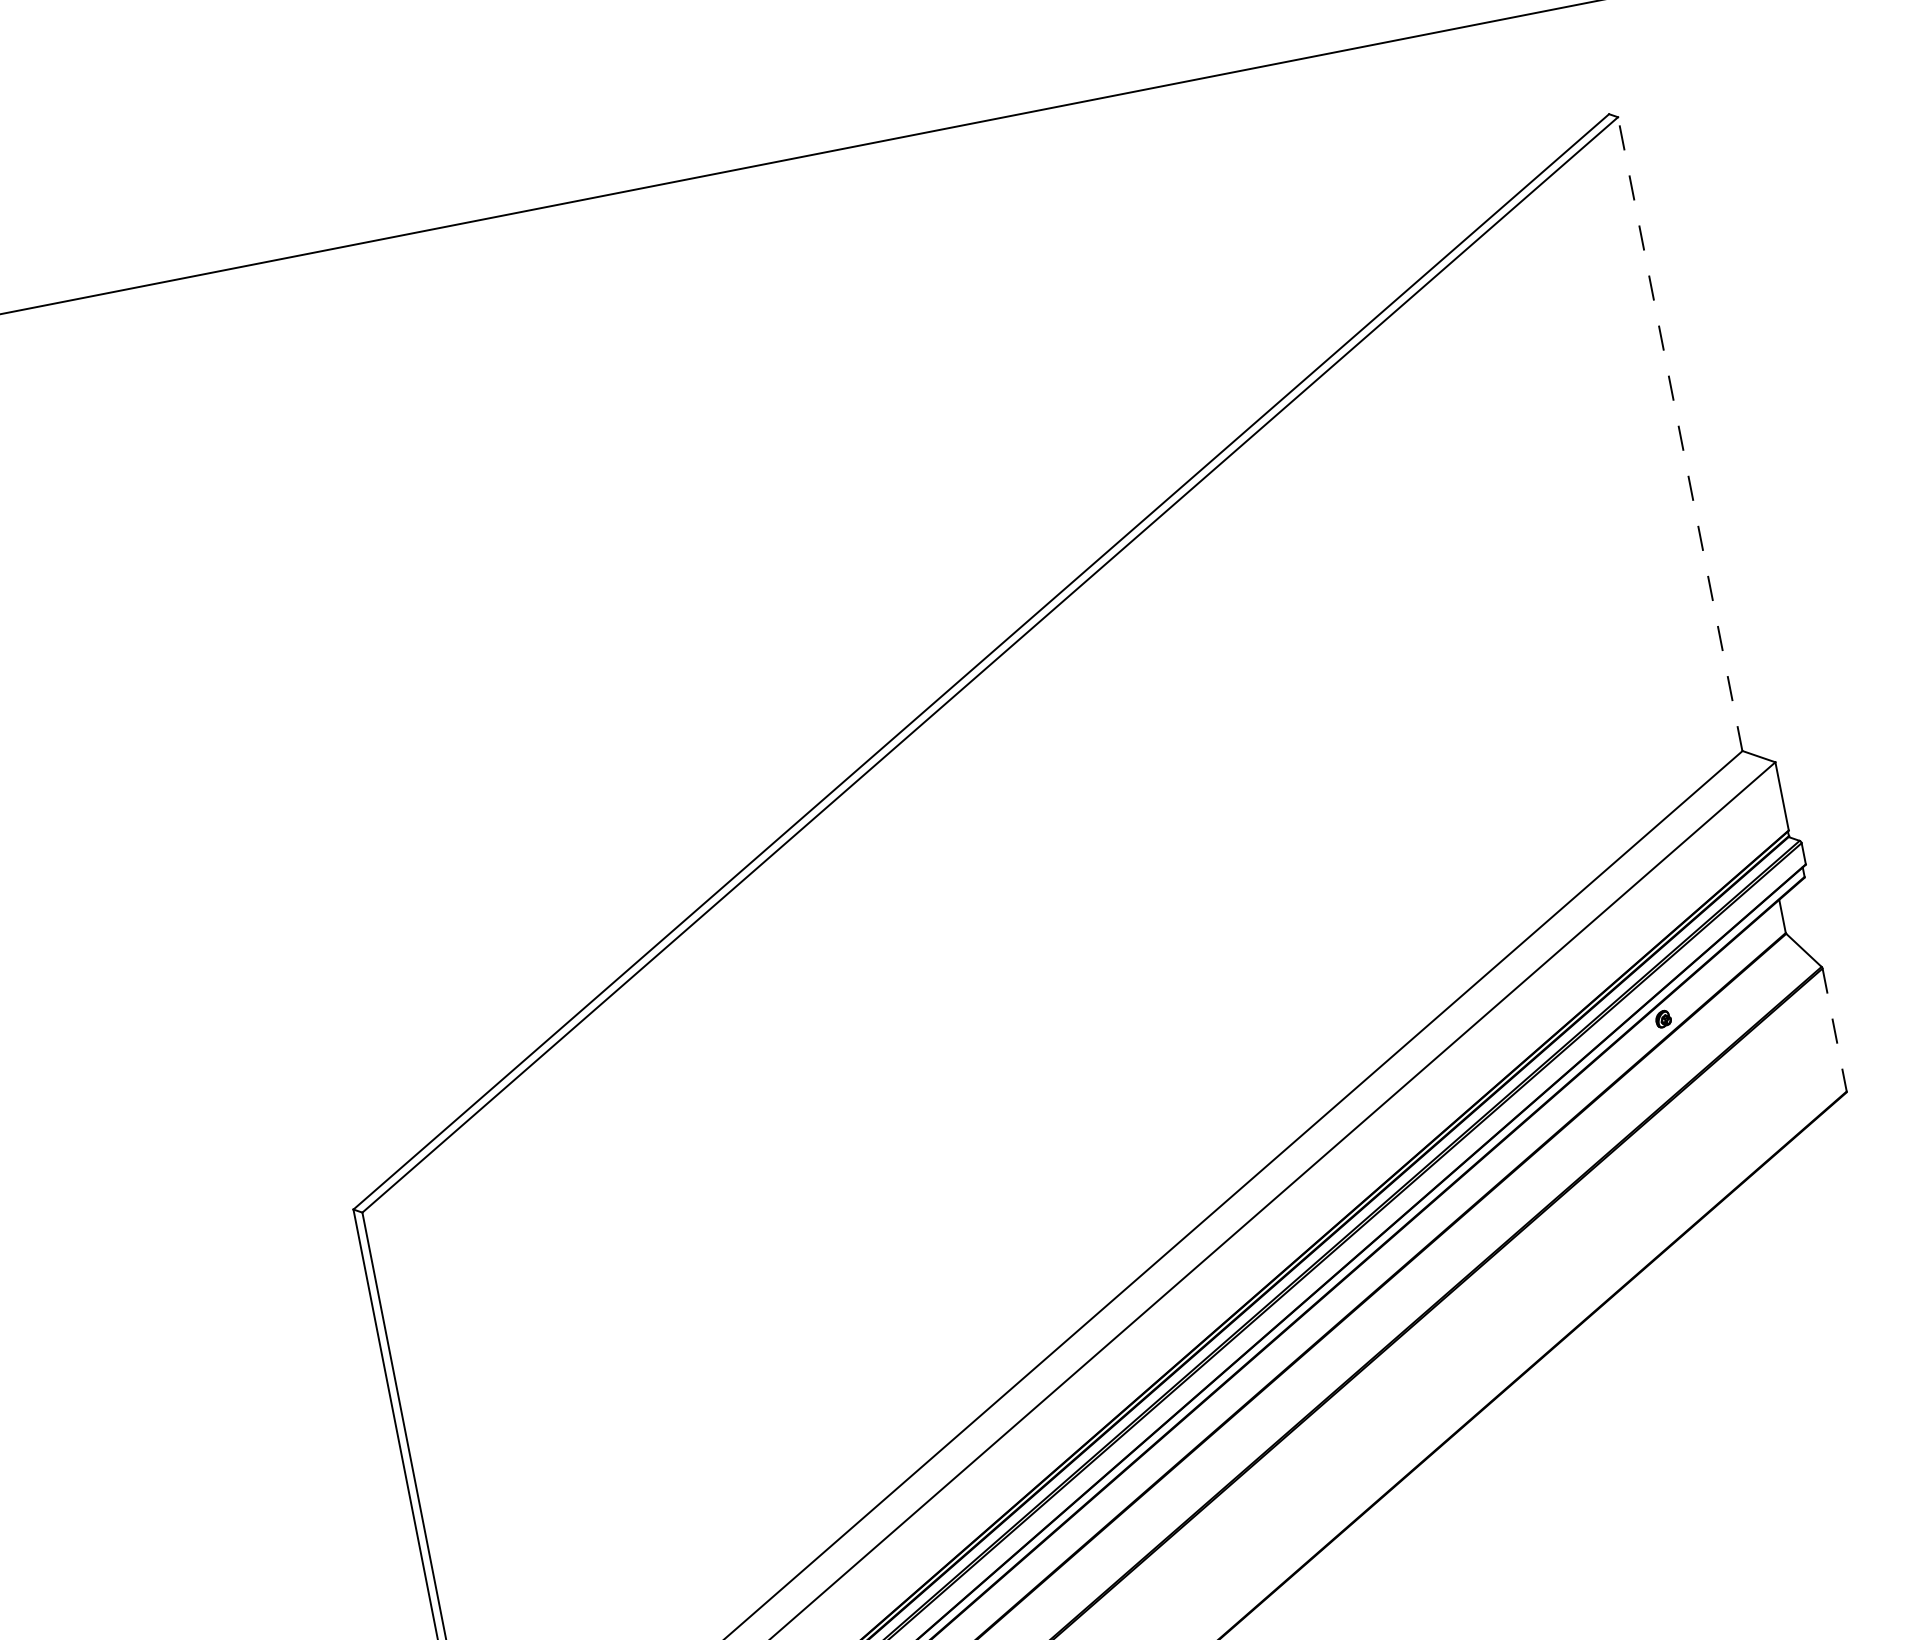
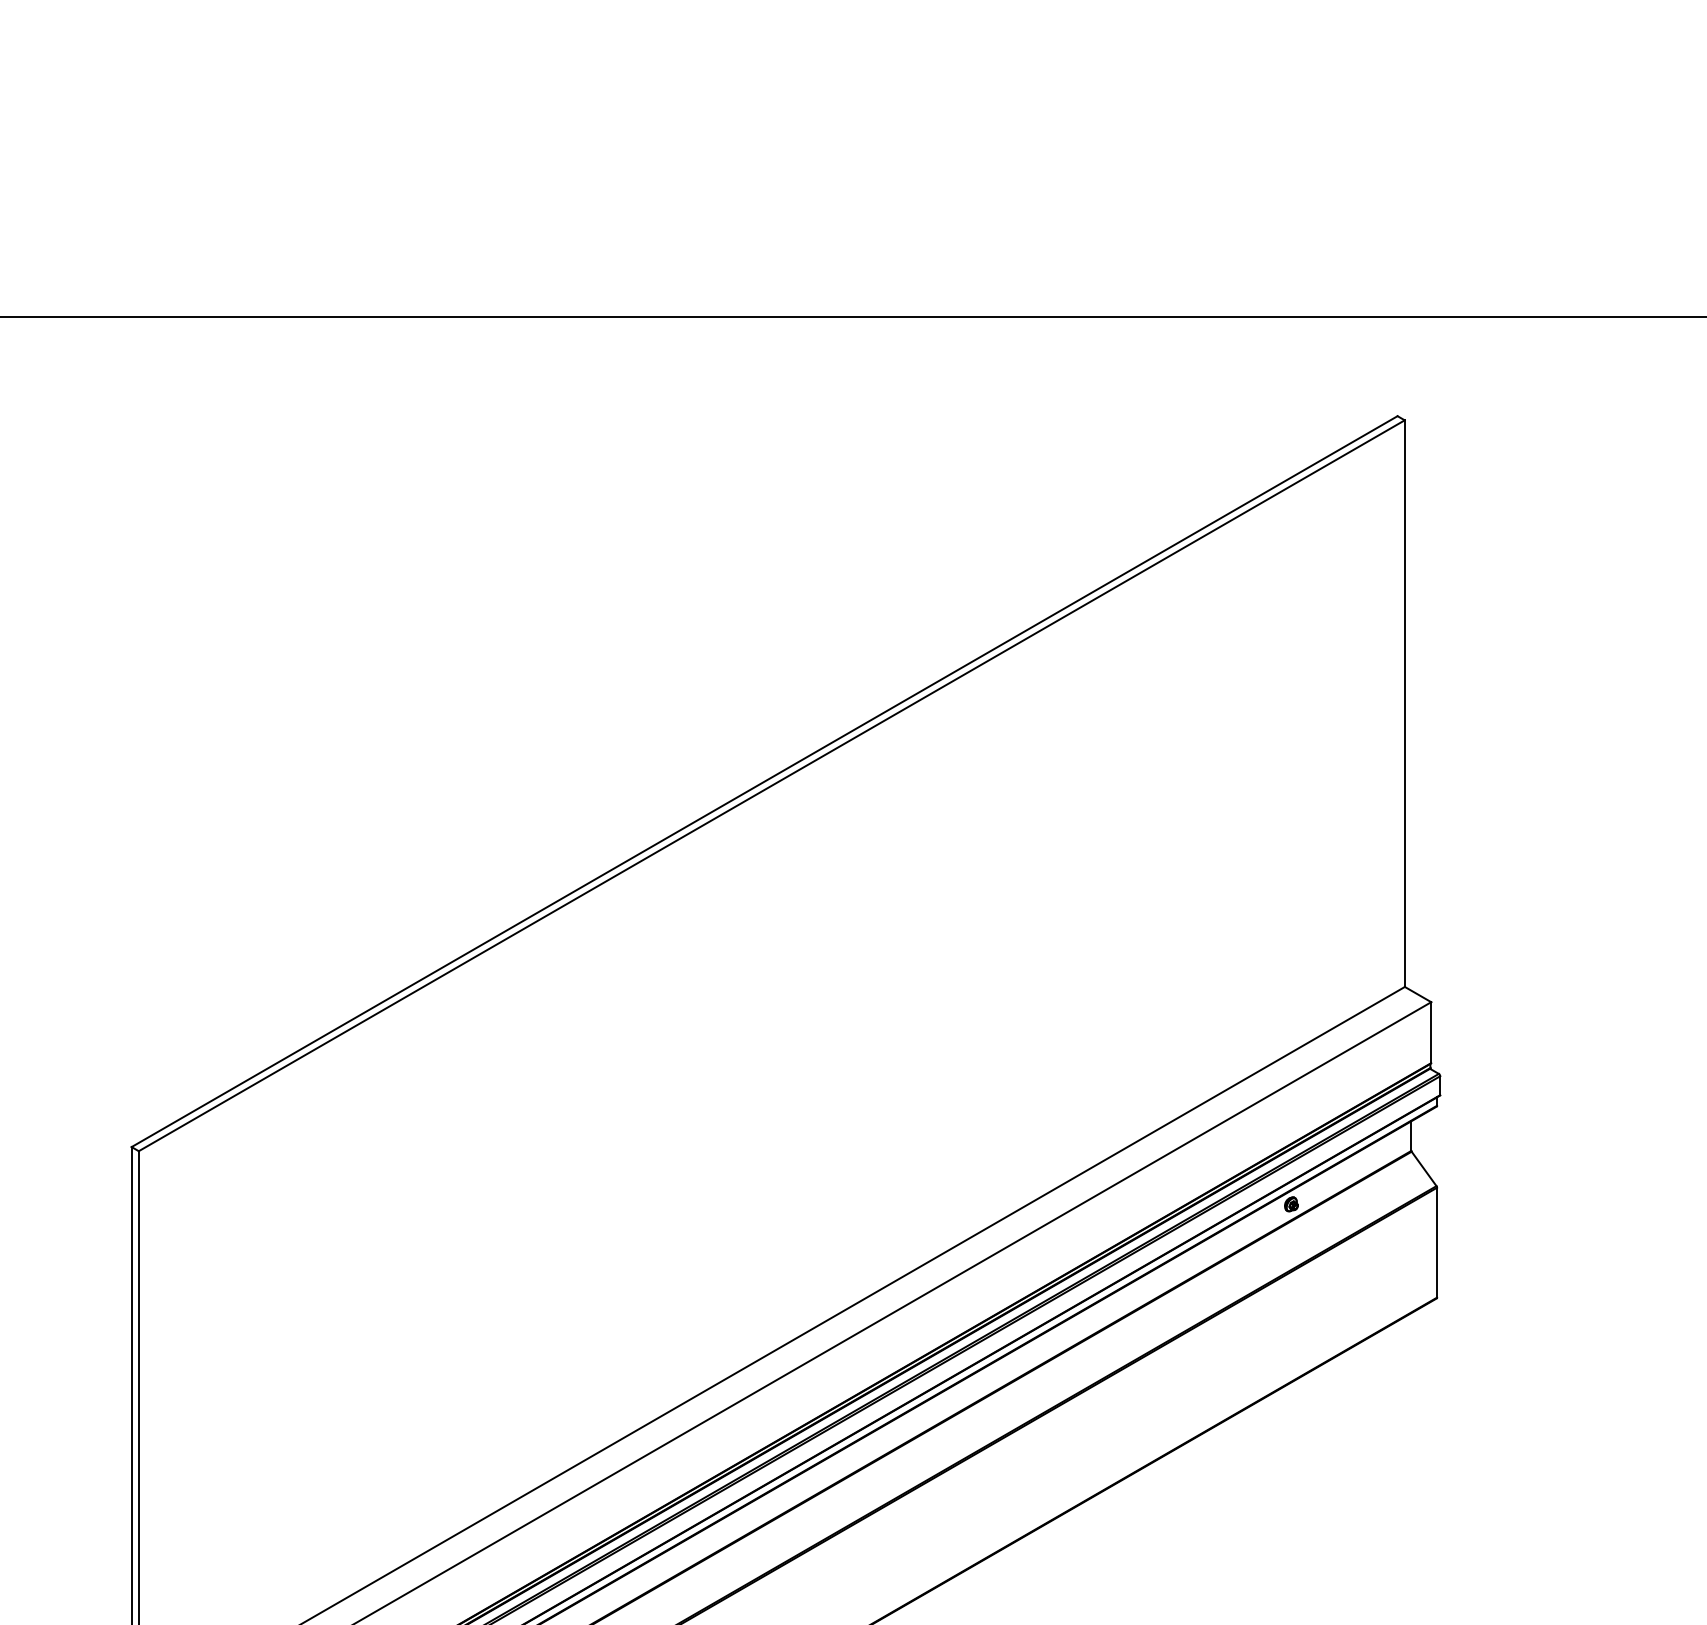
line: (1679, 434) -> (1404, 703), dashed -> solid
line: (1835, 1029) -> (1437, 1242), dashed -> solid

